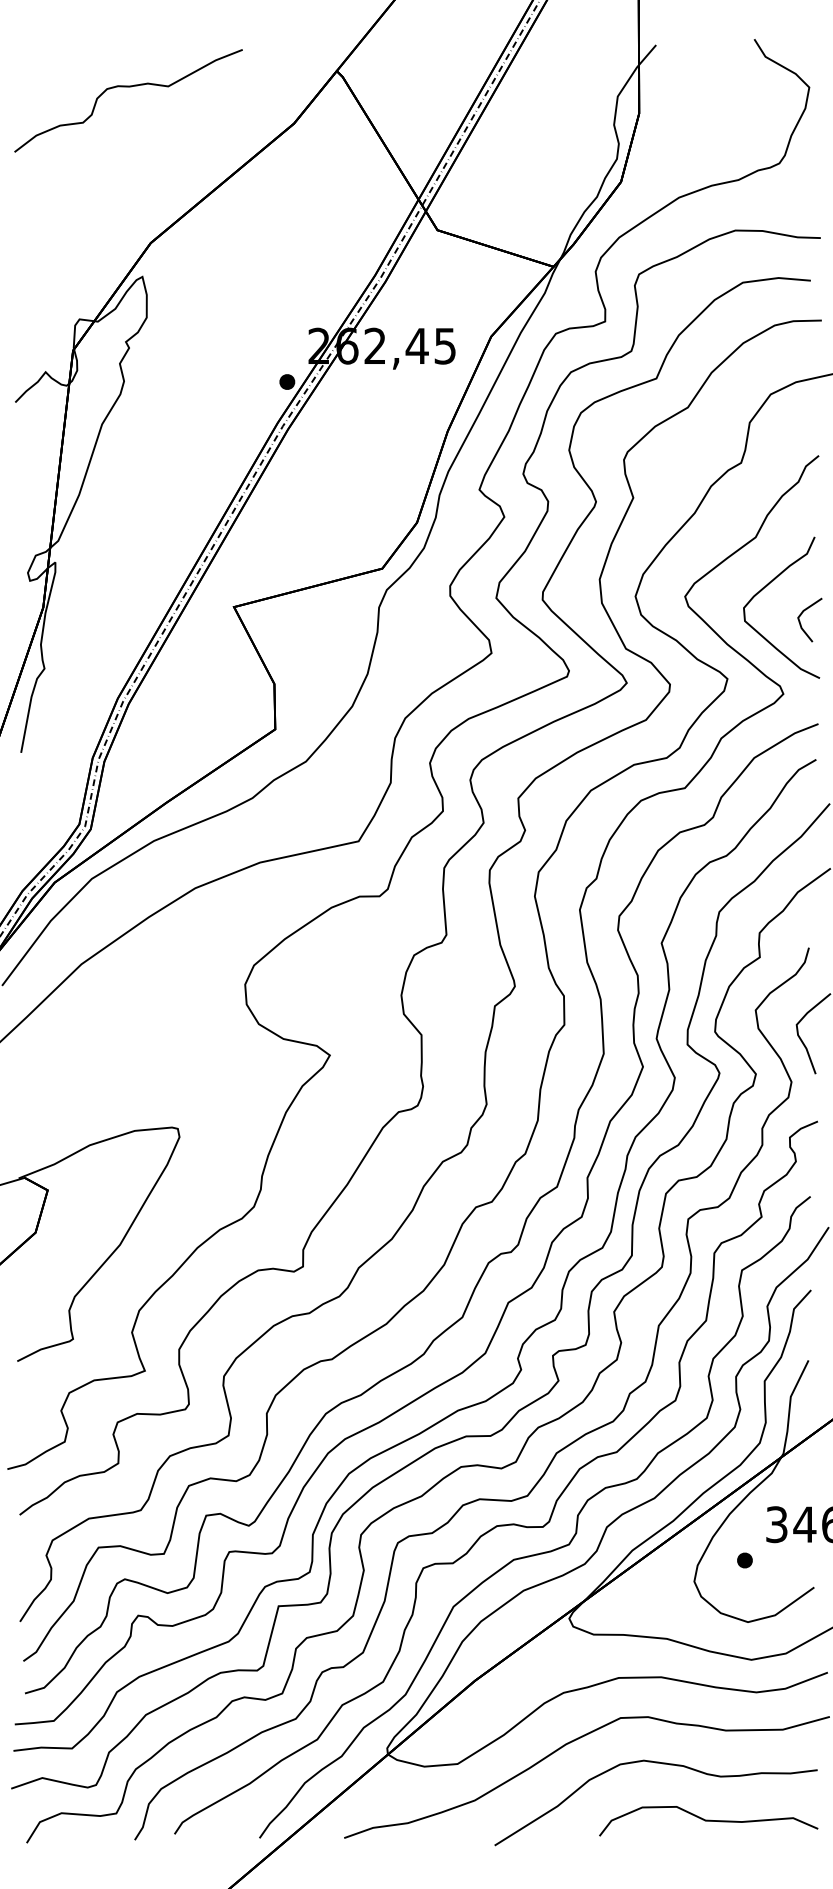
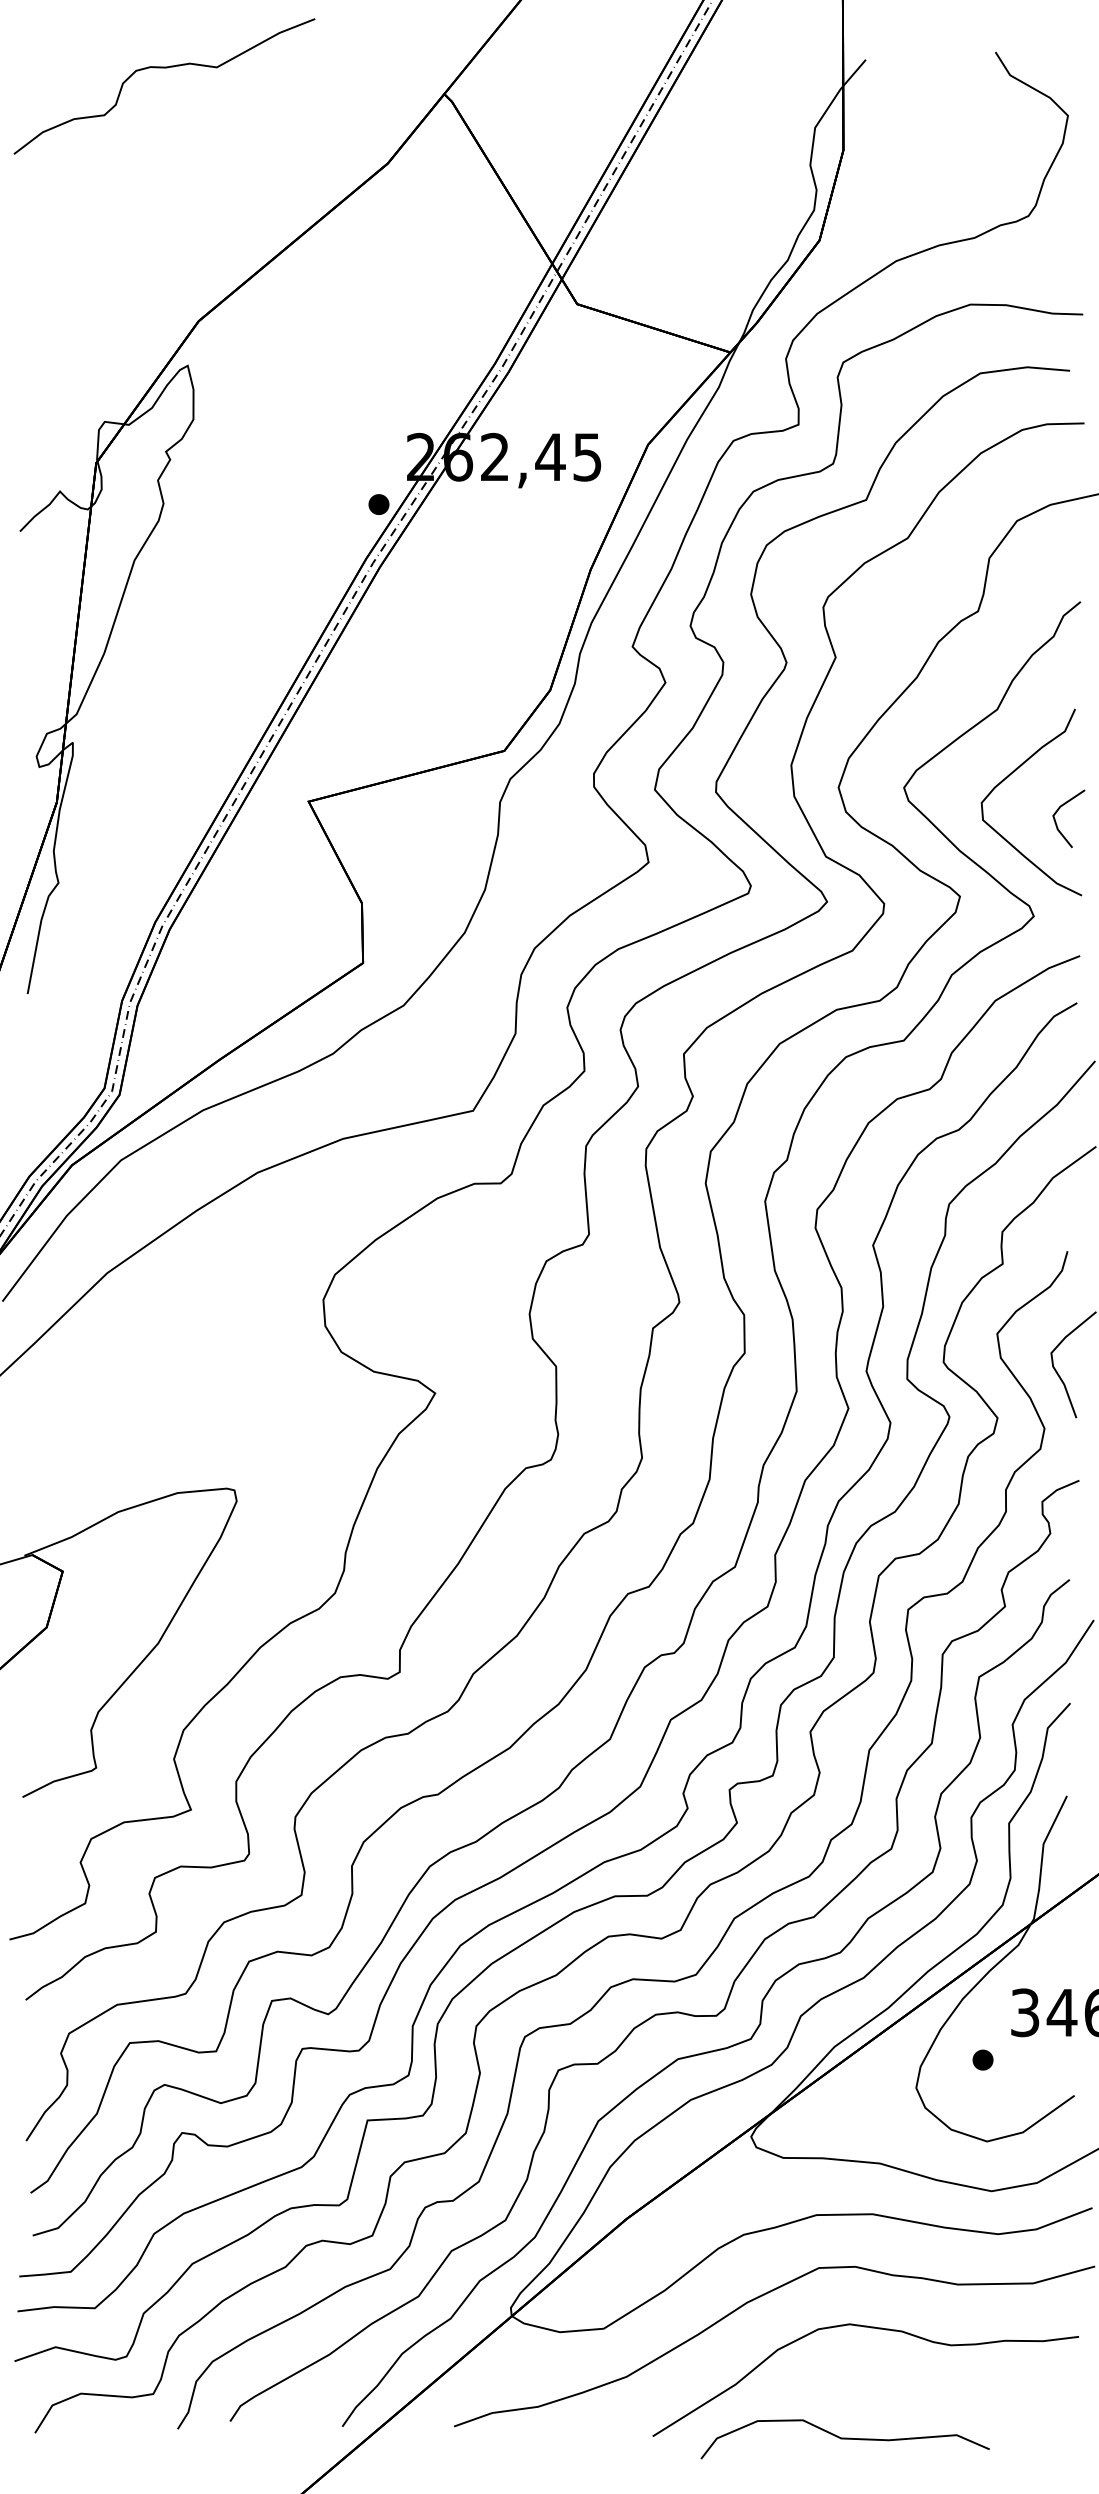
curve: (128, 87) -> (164, 68), moved
curve: (708, 1821) -> (844, 2439), moved

